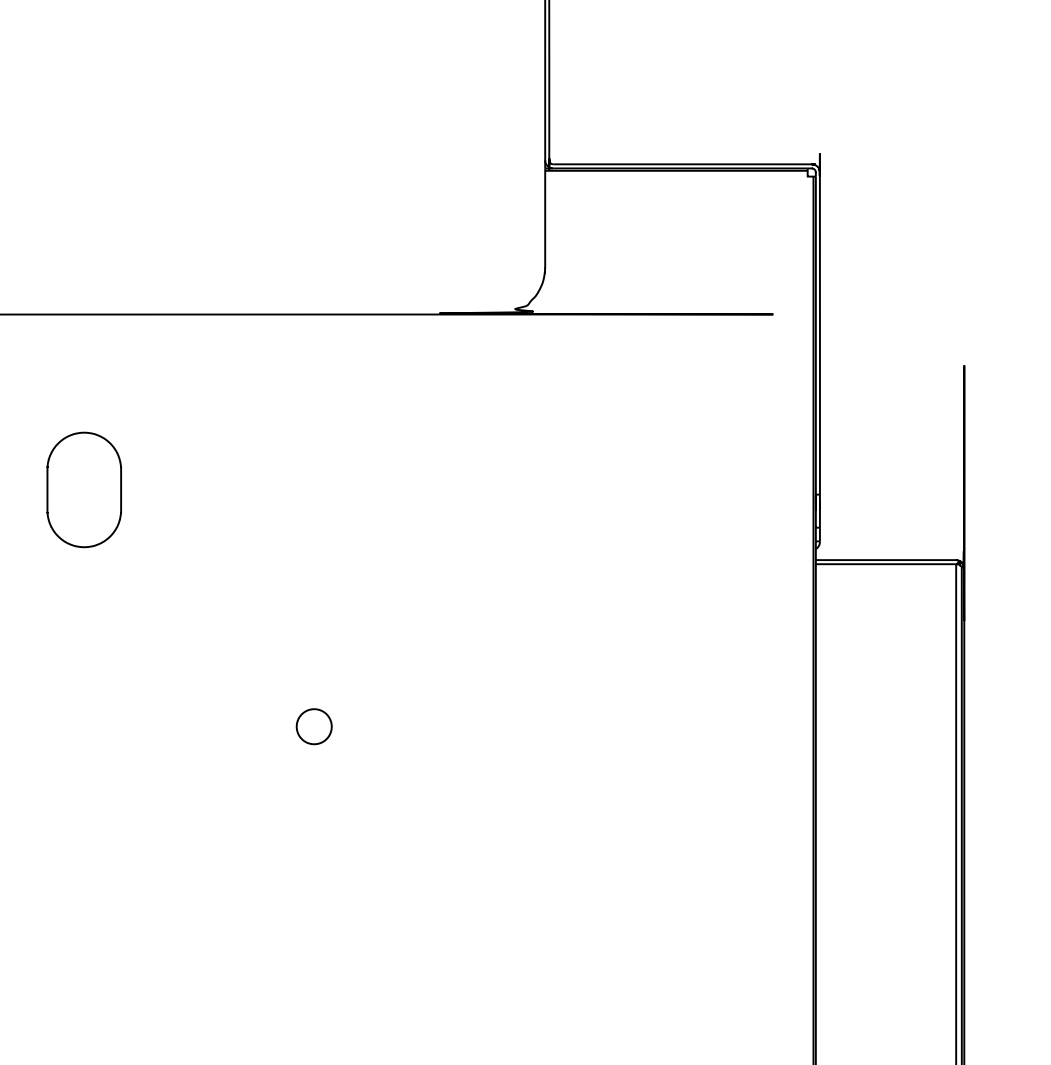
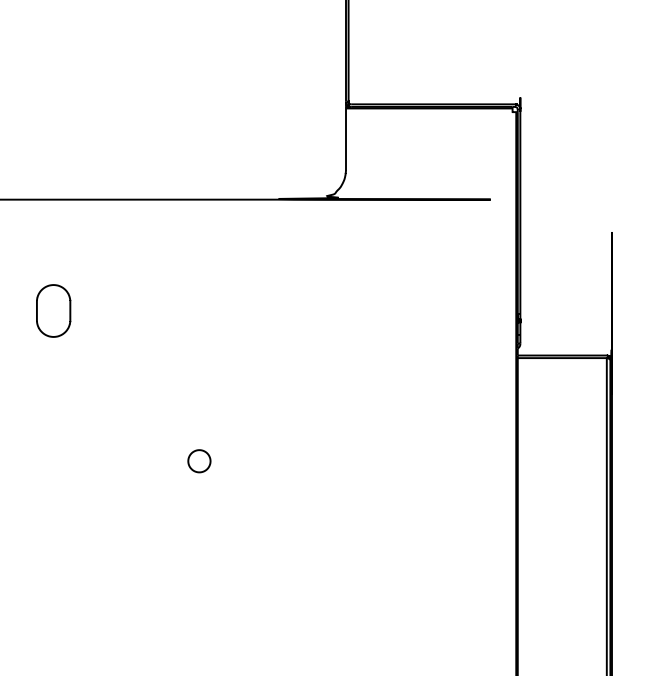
part: (84, 489) -> (53, 310), size x0.71

